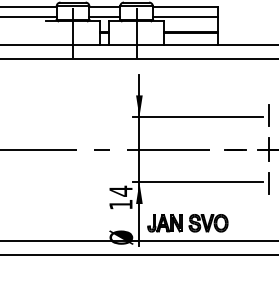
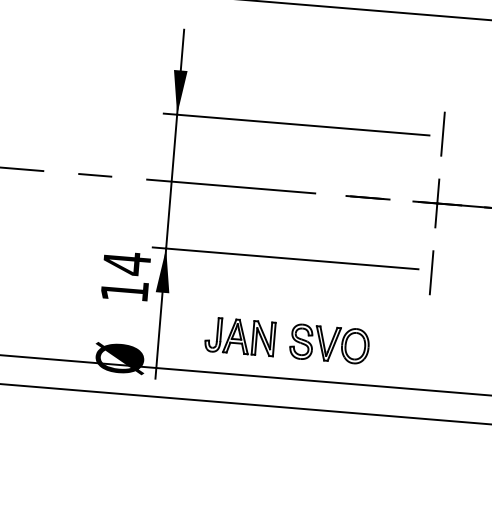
part: (187, 223) -> (286, 341), moved

